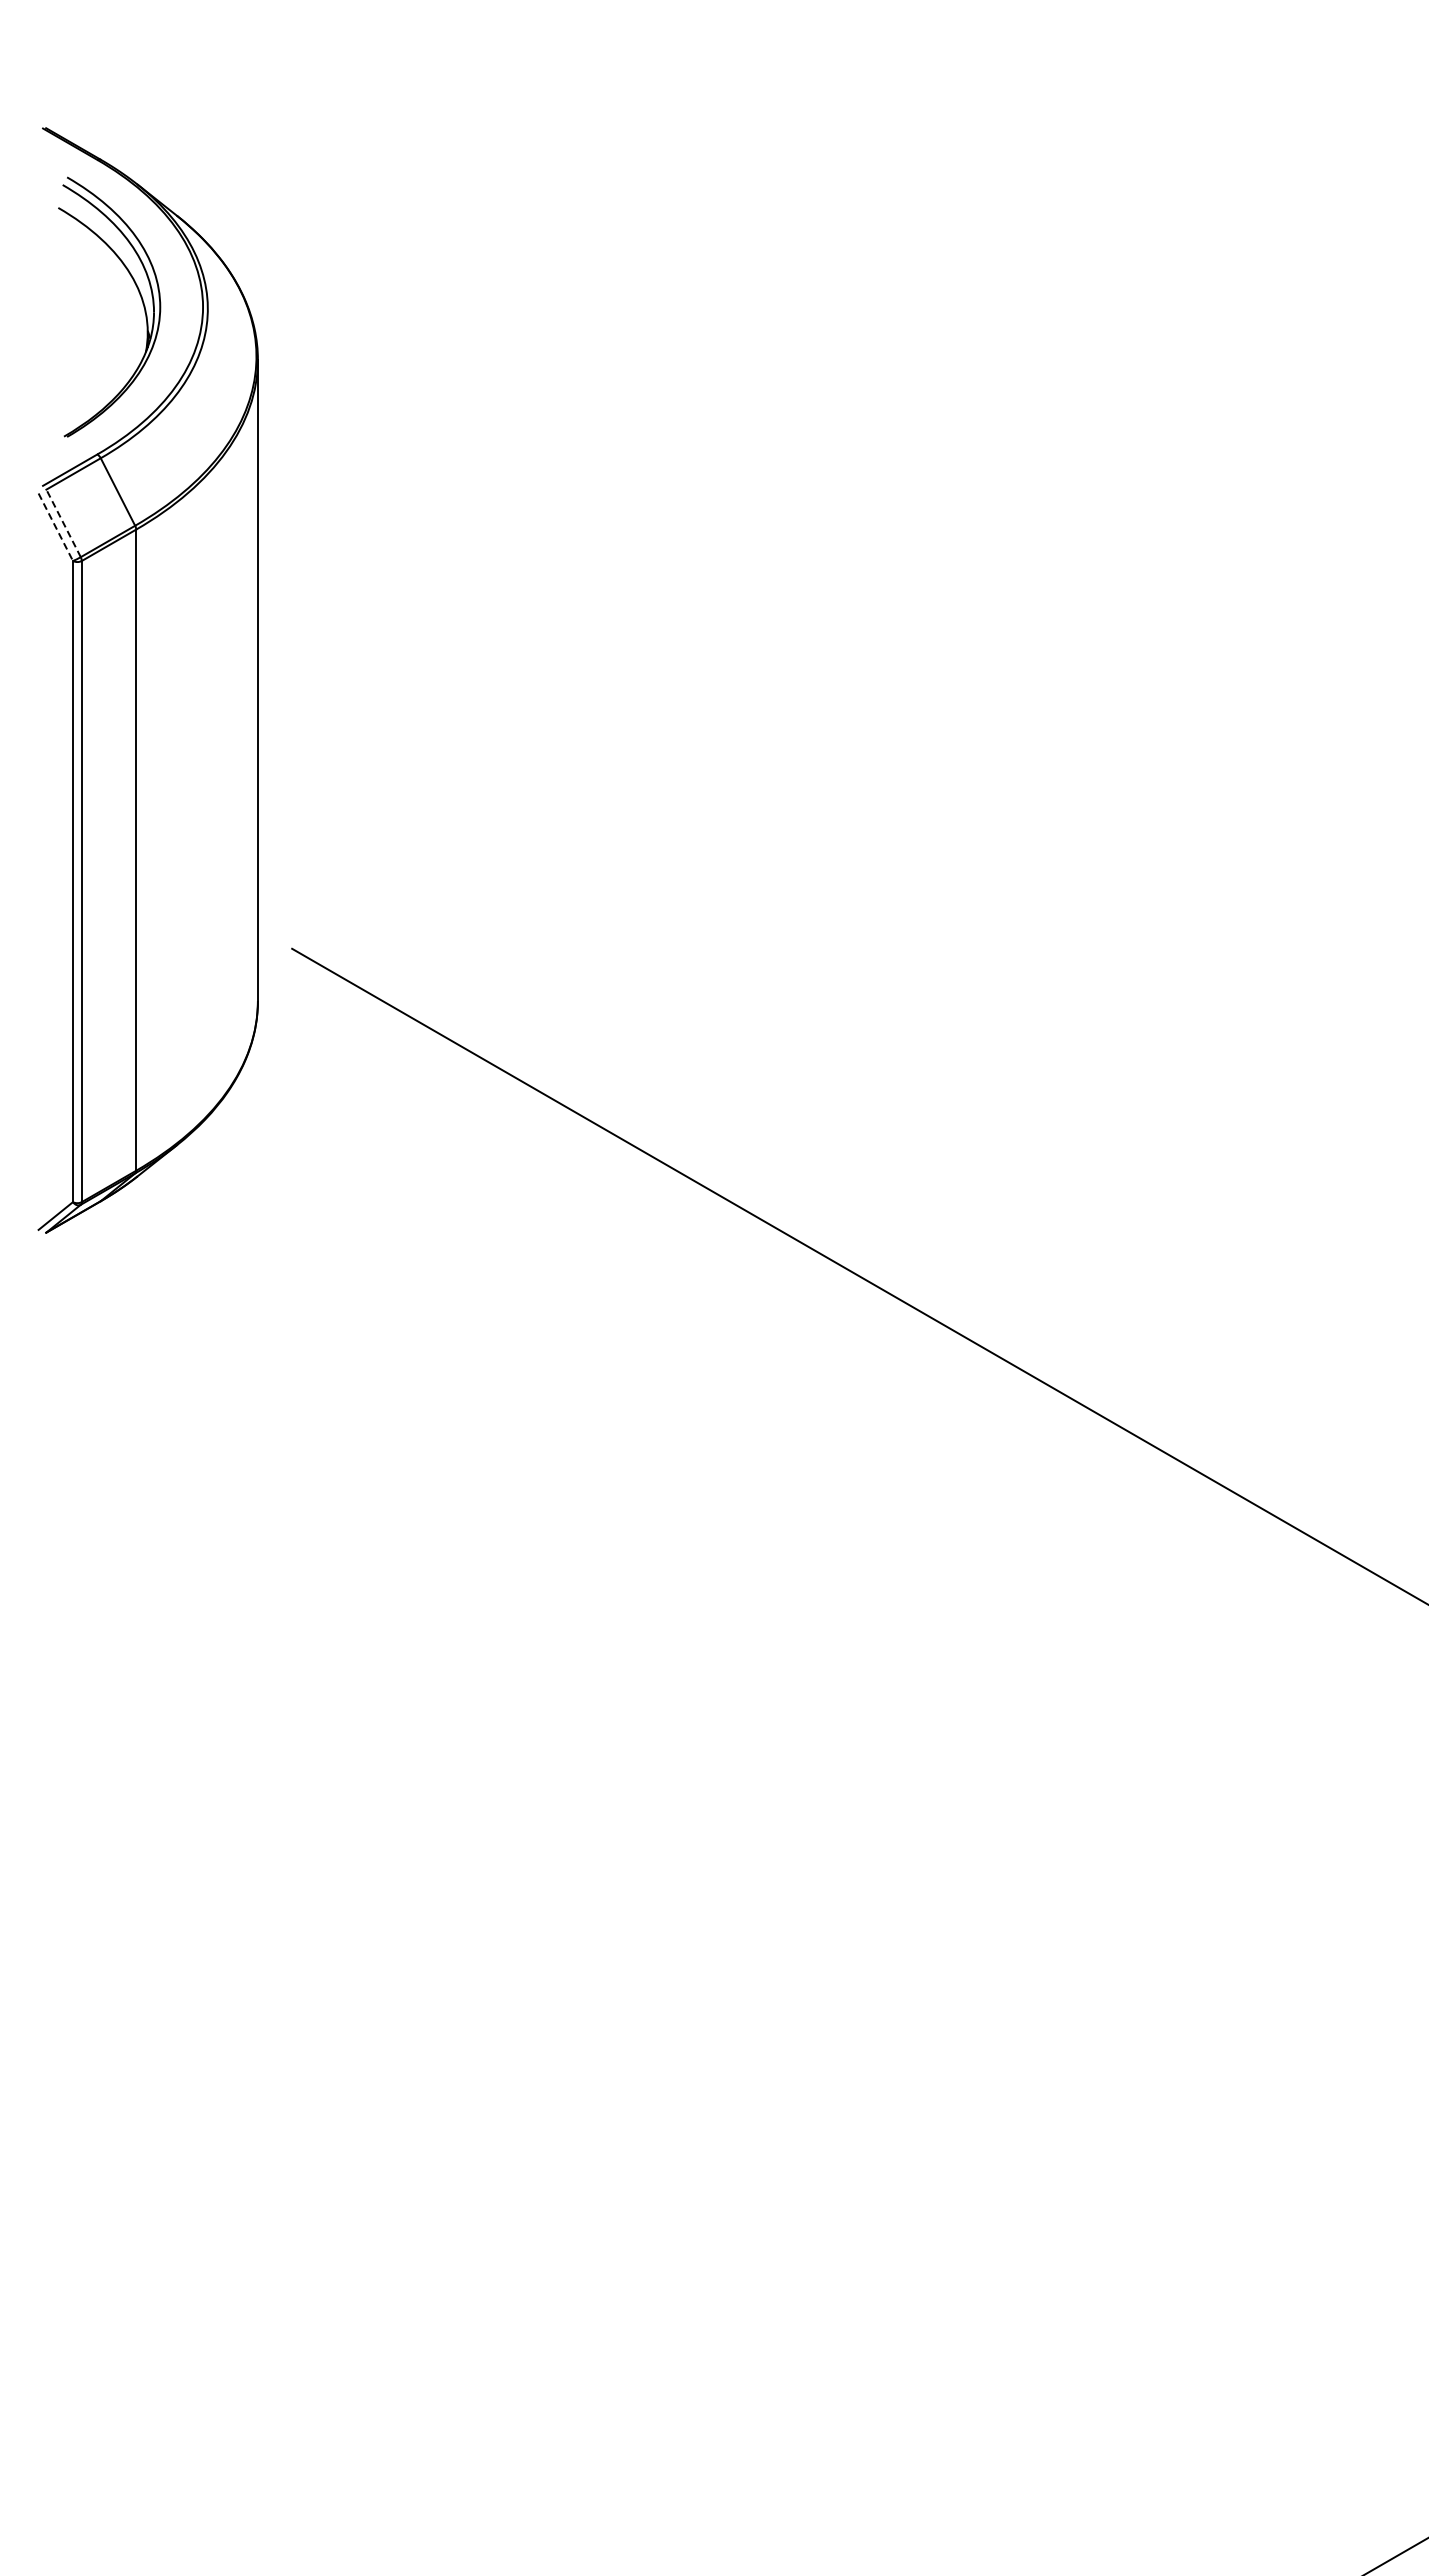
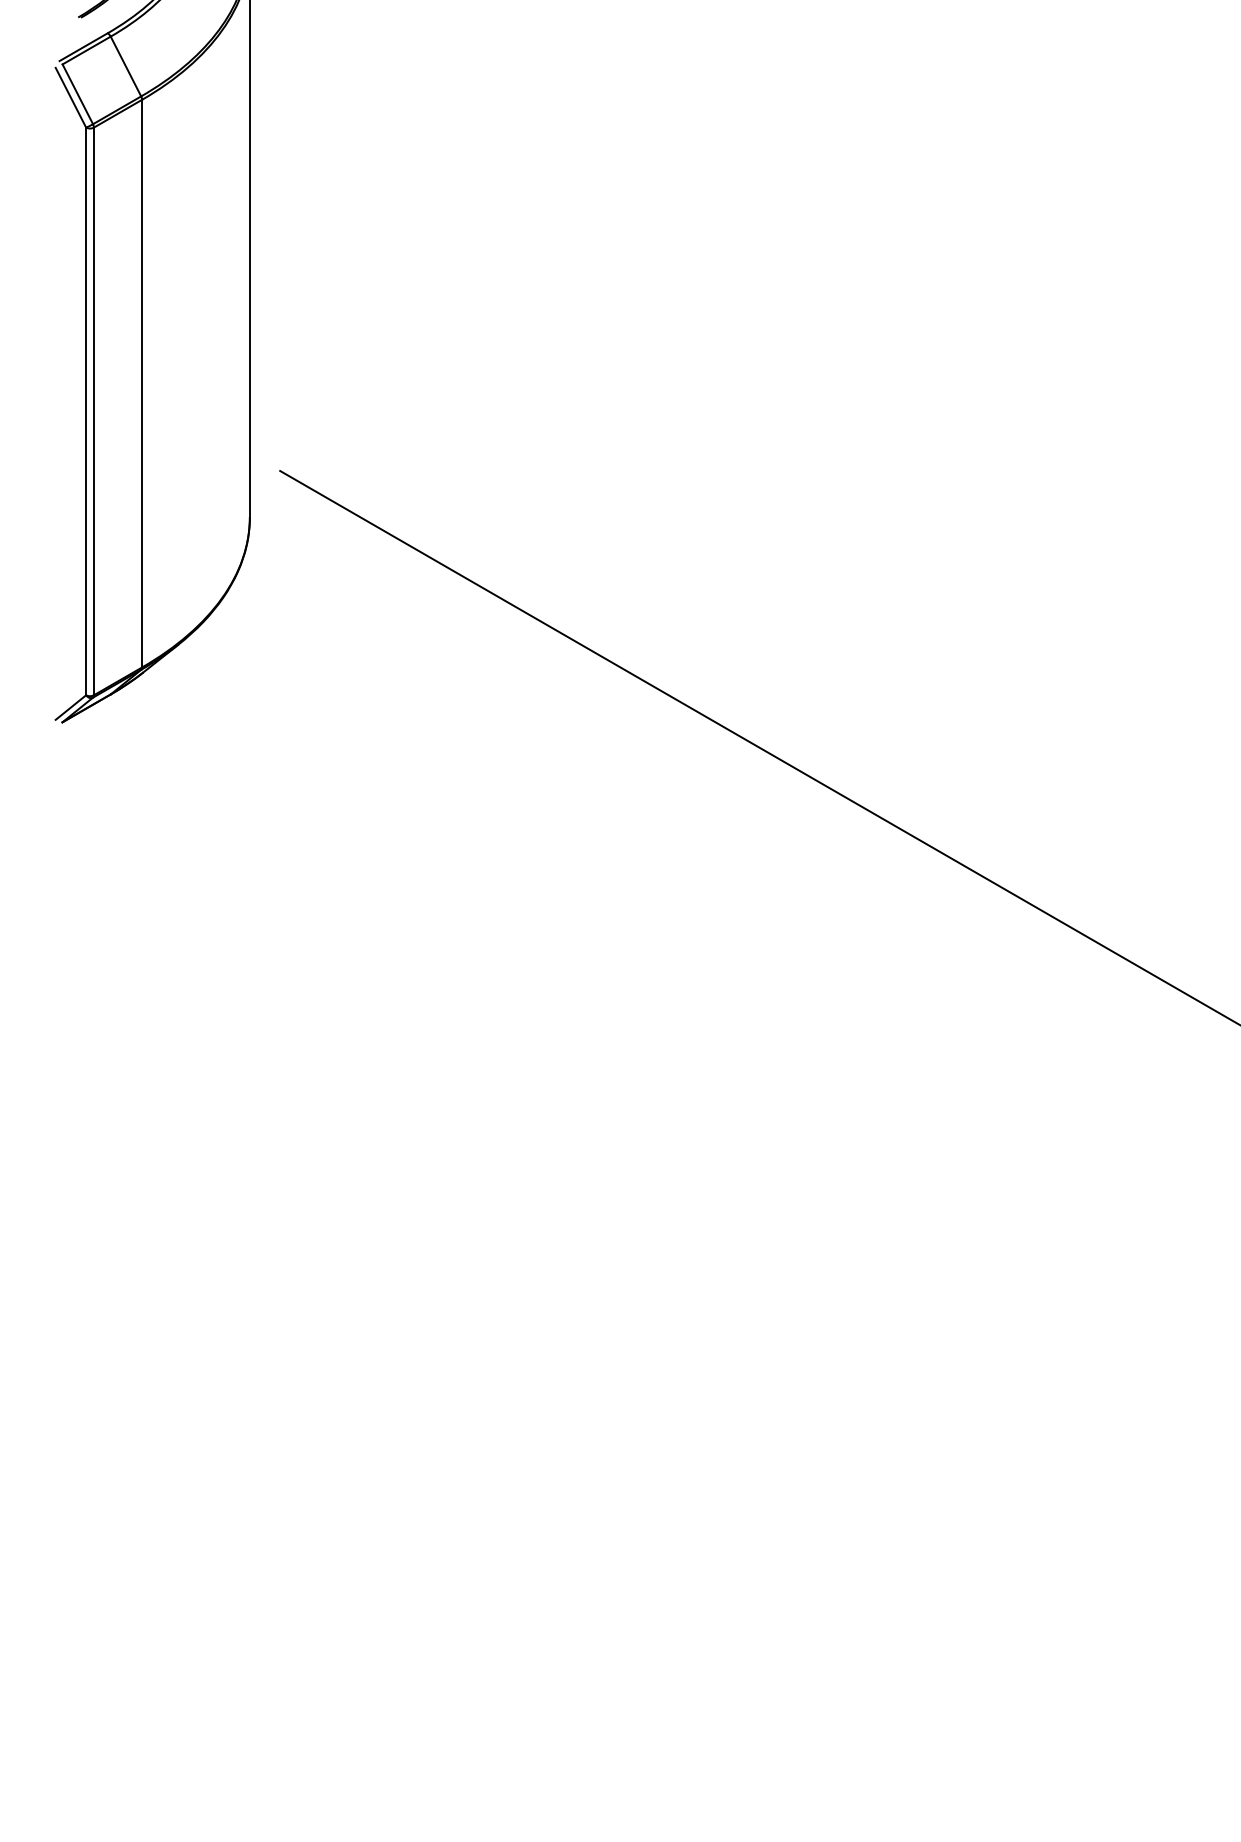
line: (63, 523) -> (77, 94), dashed -> solid
line: (55, 527) -> (70, 97), dashed -> solid

